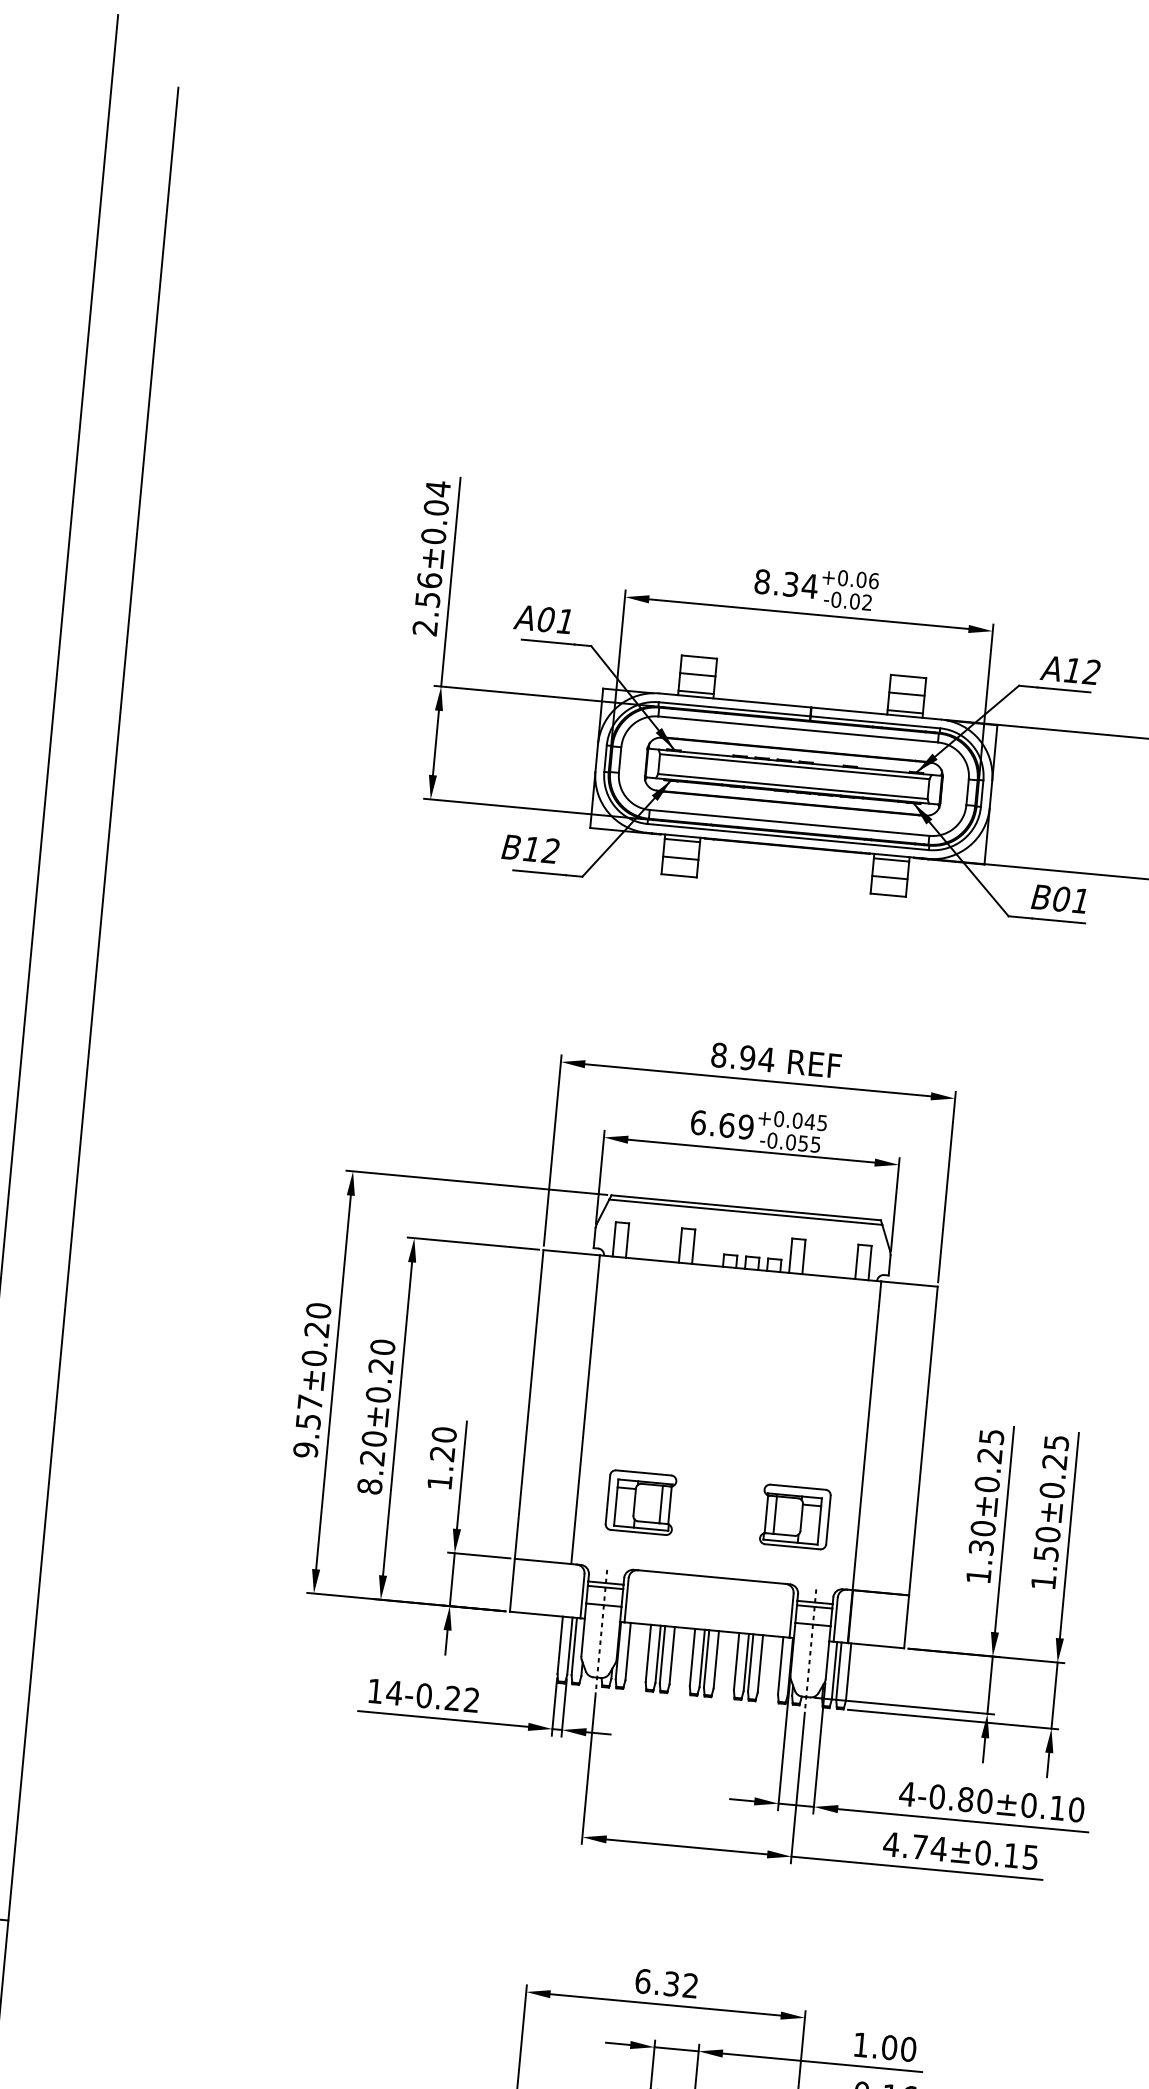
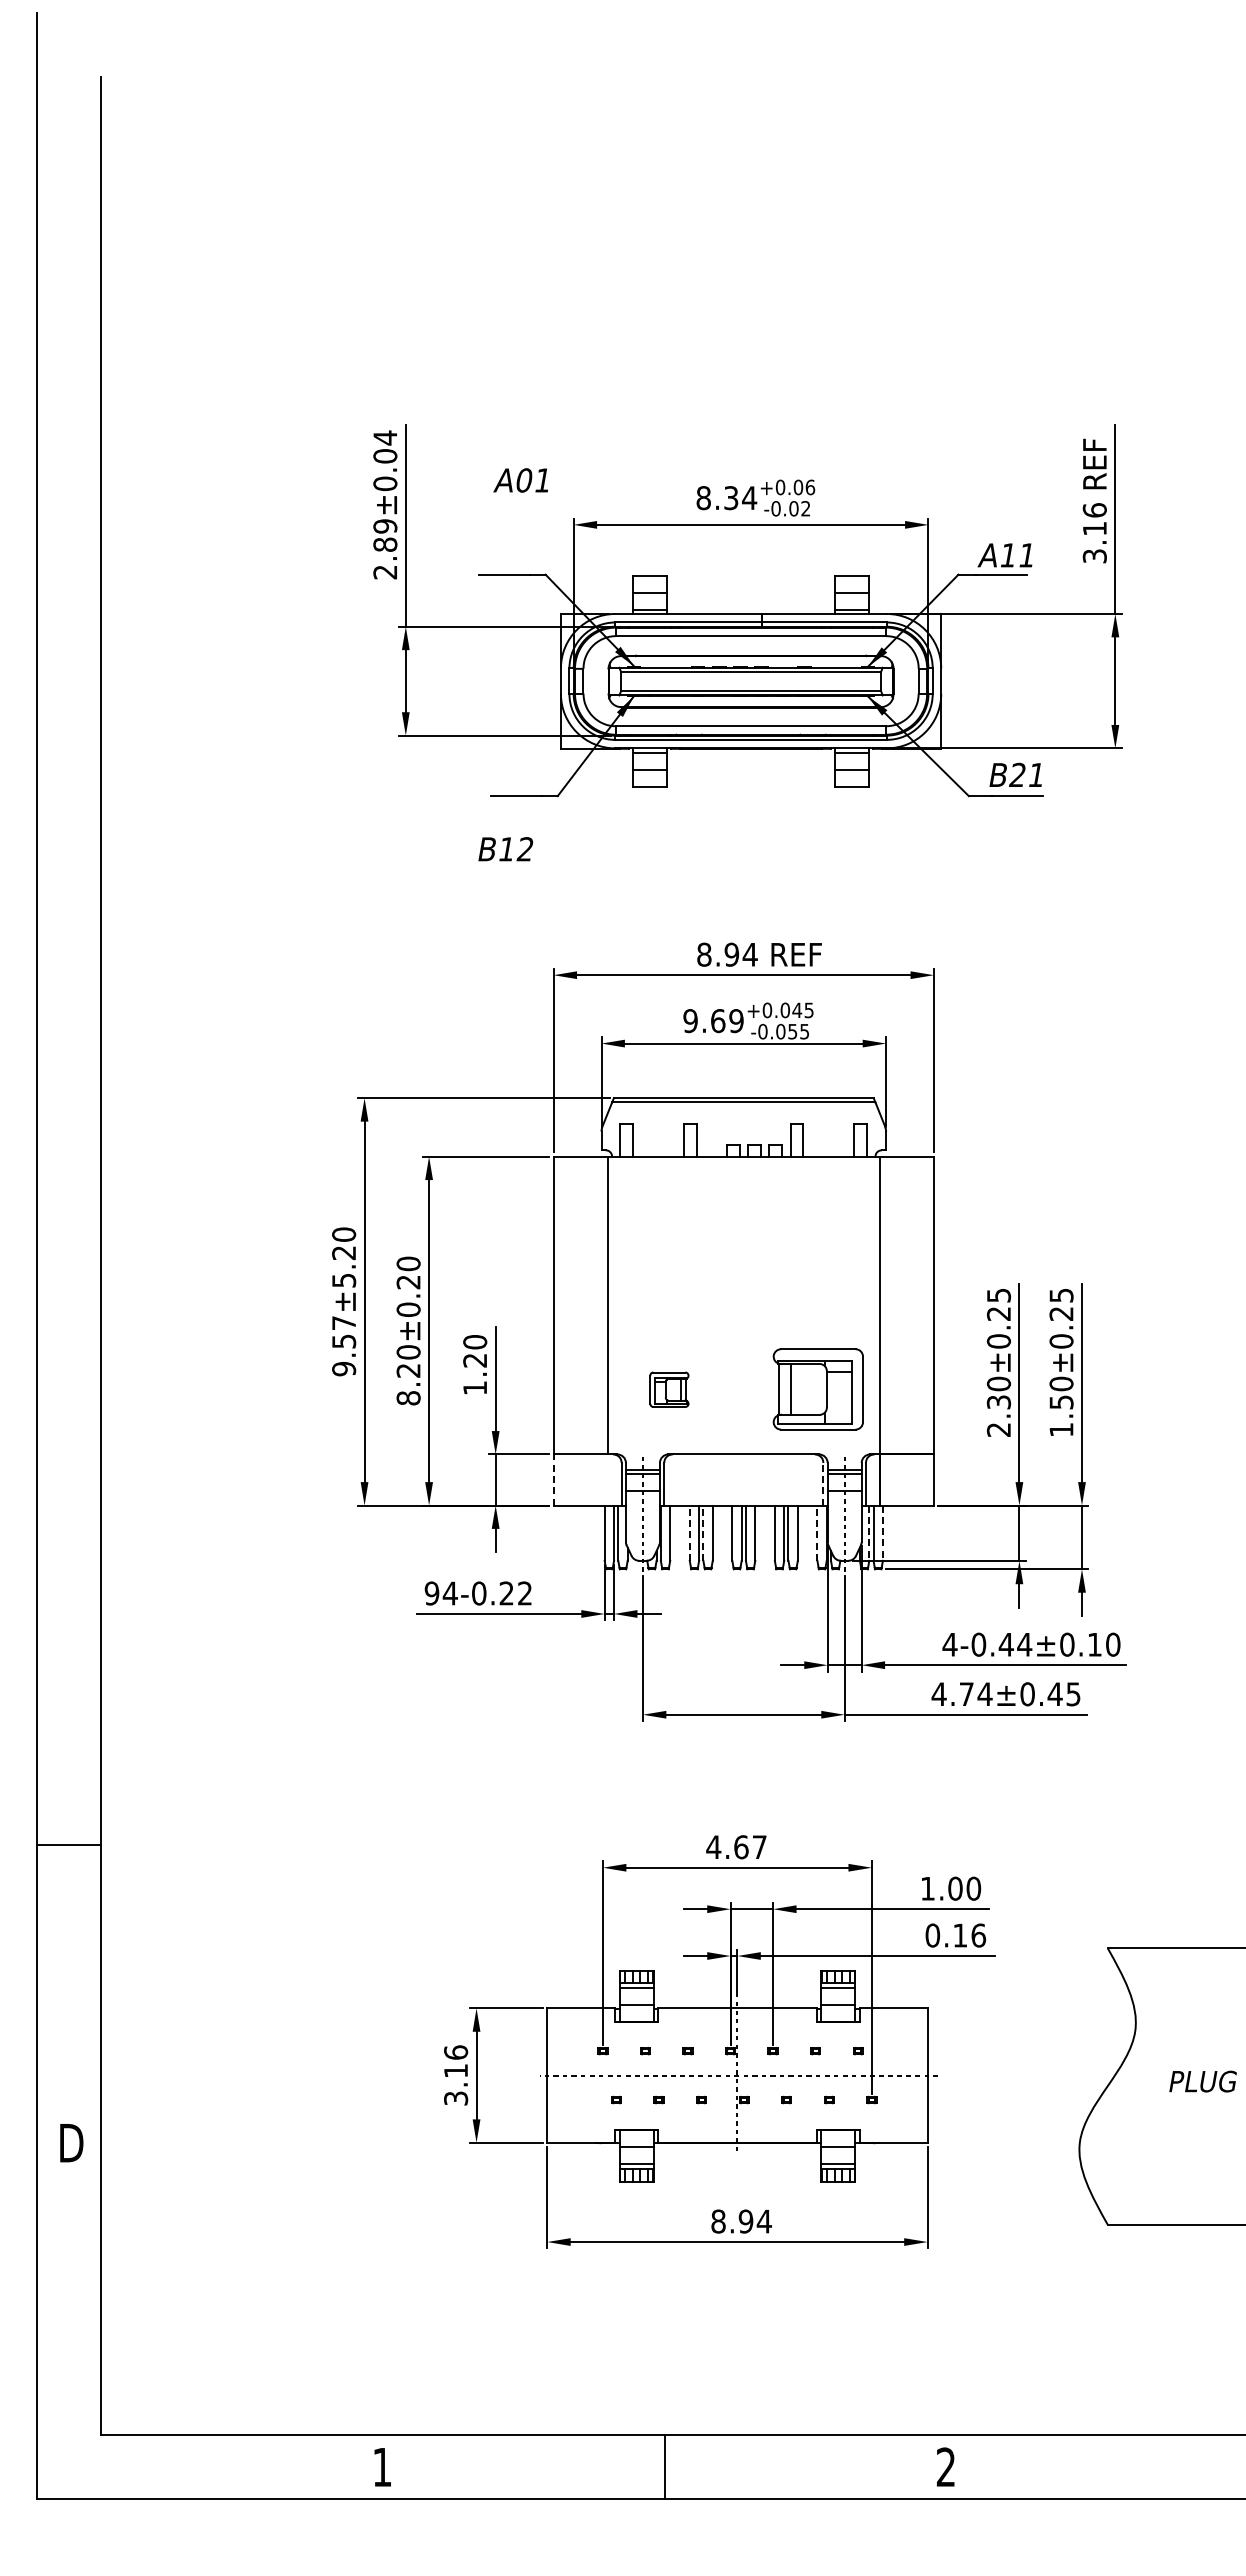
text: (428, 590) -> (385, 535), 2.56±0.04 -> 2.89±0.04
text: (542, 619) -> (520, 480), moved
text: (1091, 672) -> (1026, 555), A12 -> A11
text: (530, 849) -> (505, 849), moved
text: (1061, 898) -> (1017, 774), B01 -> B21
text: (698, 1123) -> (690, 1021), 6.69 -> 9.69
text: (314, 1358) -> (344, 1280), 9.57±0.20 -> 9.57±5.20
part: (641, 1502) -> (669, 1389), size x0.6
part: (794, 1516) -> (817, 1389), size x1.4
text: (978, 1575) -> (998, 1429), 1.30±0.25 -> 2.30±0.25
line: (512, 1584) -> (553, 1479), solid -> dashed
line: (791, 1614) -> (823, 1483), solid -> dashed
line: (648, 1653) -> (689, 1533), solid -> dashed
line: (662, 1655) -> (703, 1533), solid -> dashed
line: (780, 1666) -> (817, 1533), solid -> dashed
line: (834, 1671) -> (869, 1533), solid -> dashed
line: (848, 1672) -> (882, 1533), solid -> dashed
text: (374, 1691) -> (431, 1593), 14-0.22 -> 94-0.22
text: (975, 1800) -> (1015, 1644), 4-0.80±0.10 -> 4-0.44±0.10
text: (1011, 1854) -> (1054, 1693), 4.74±0.15 -> 4.74±0.45
text: (666, 1983) -> (736, 1847), 6.32 -> 4.67

